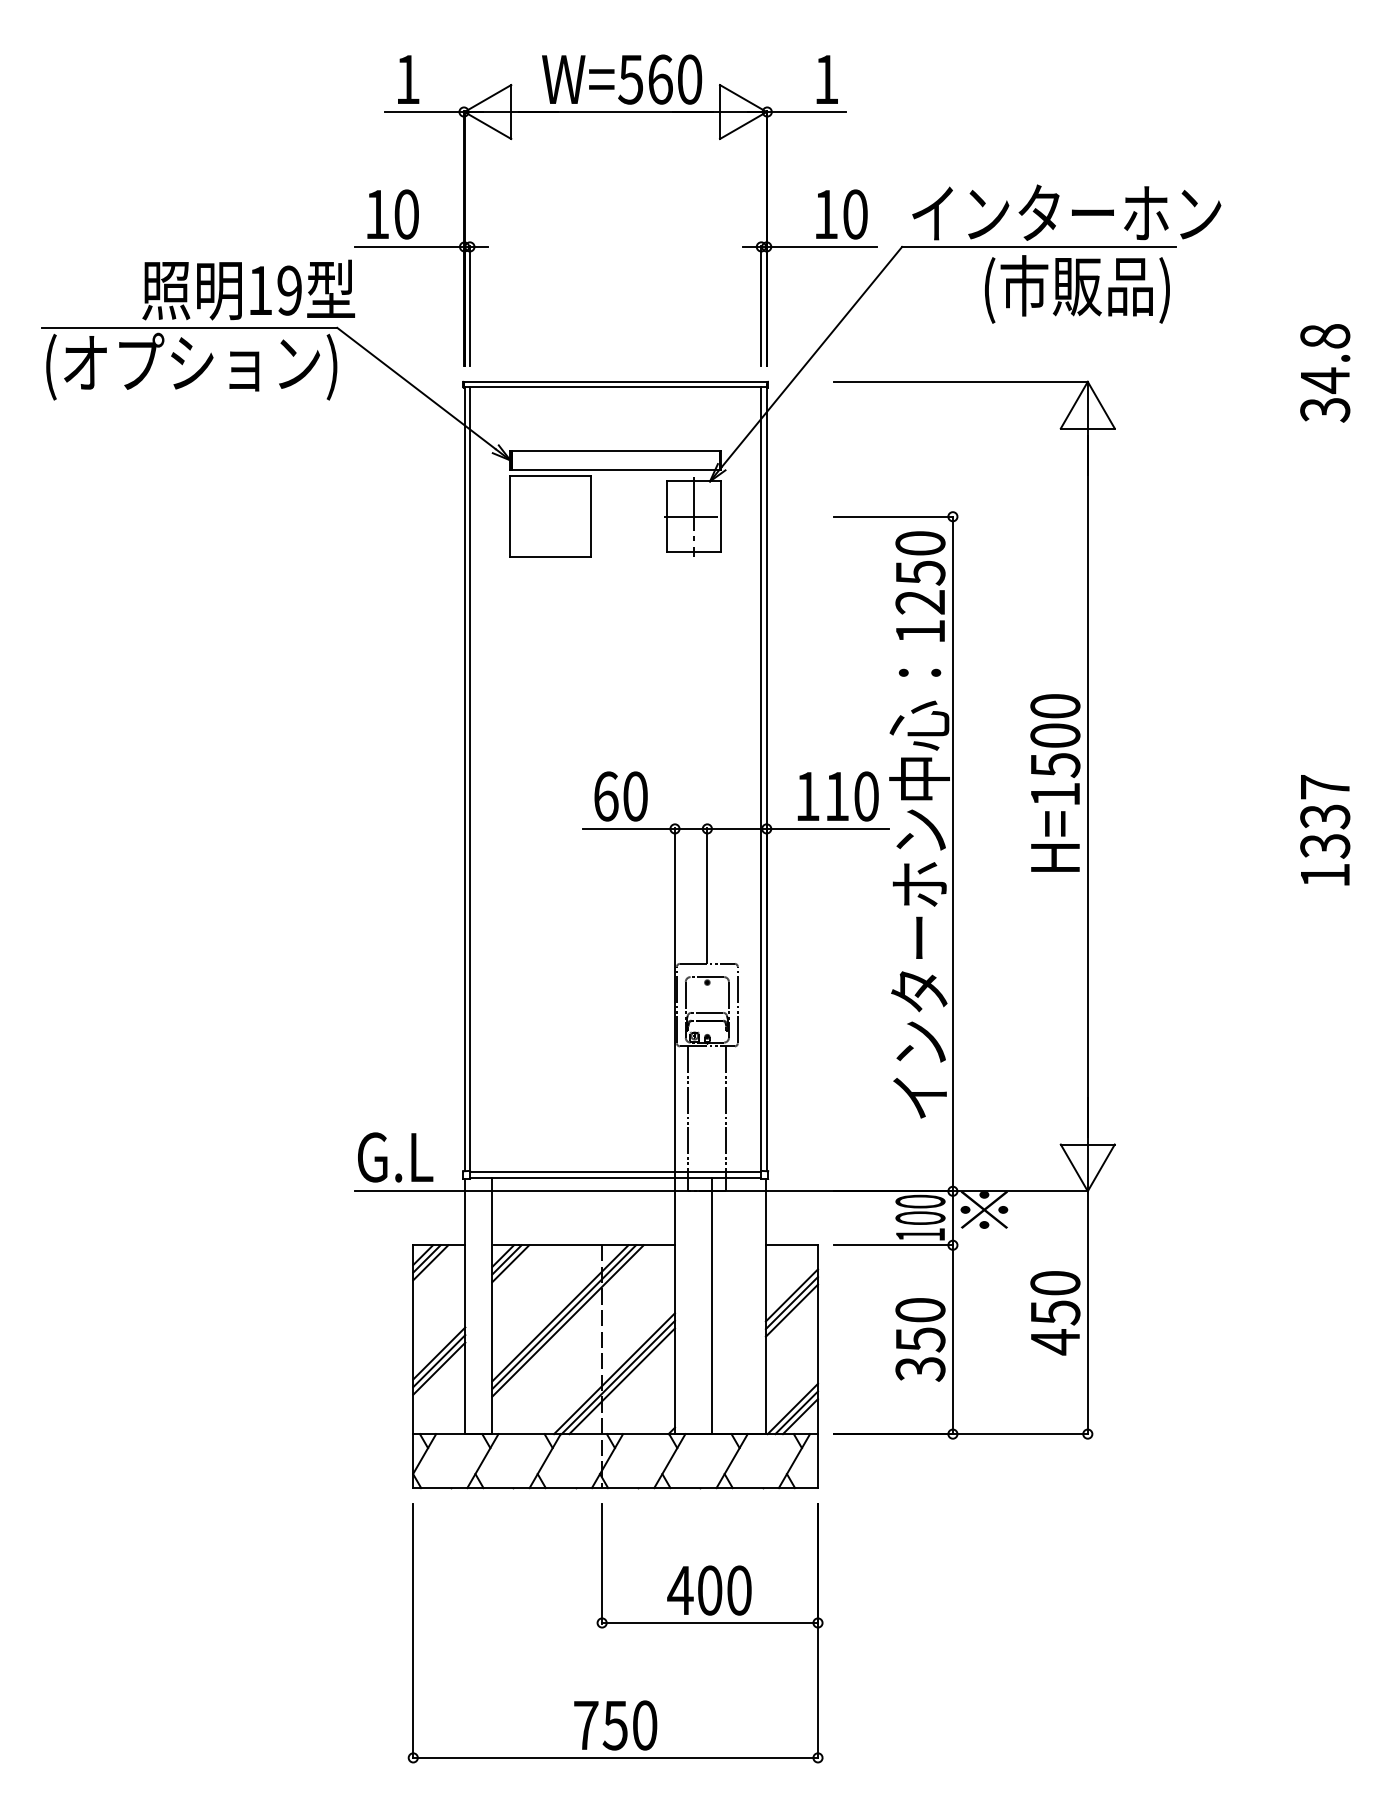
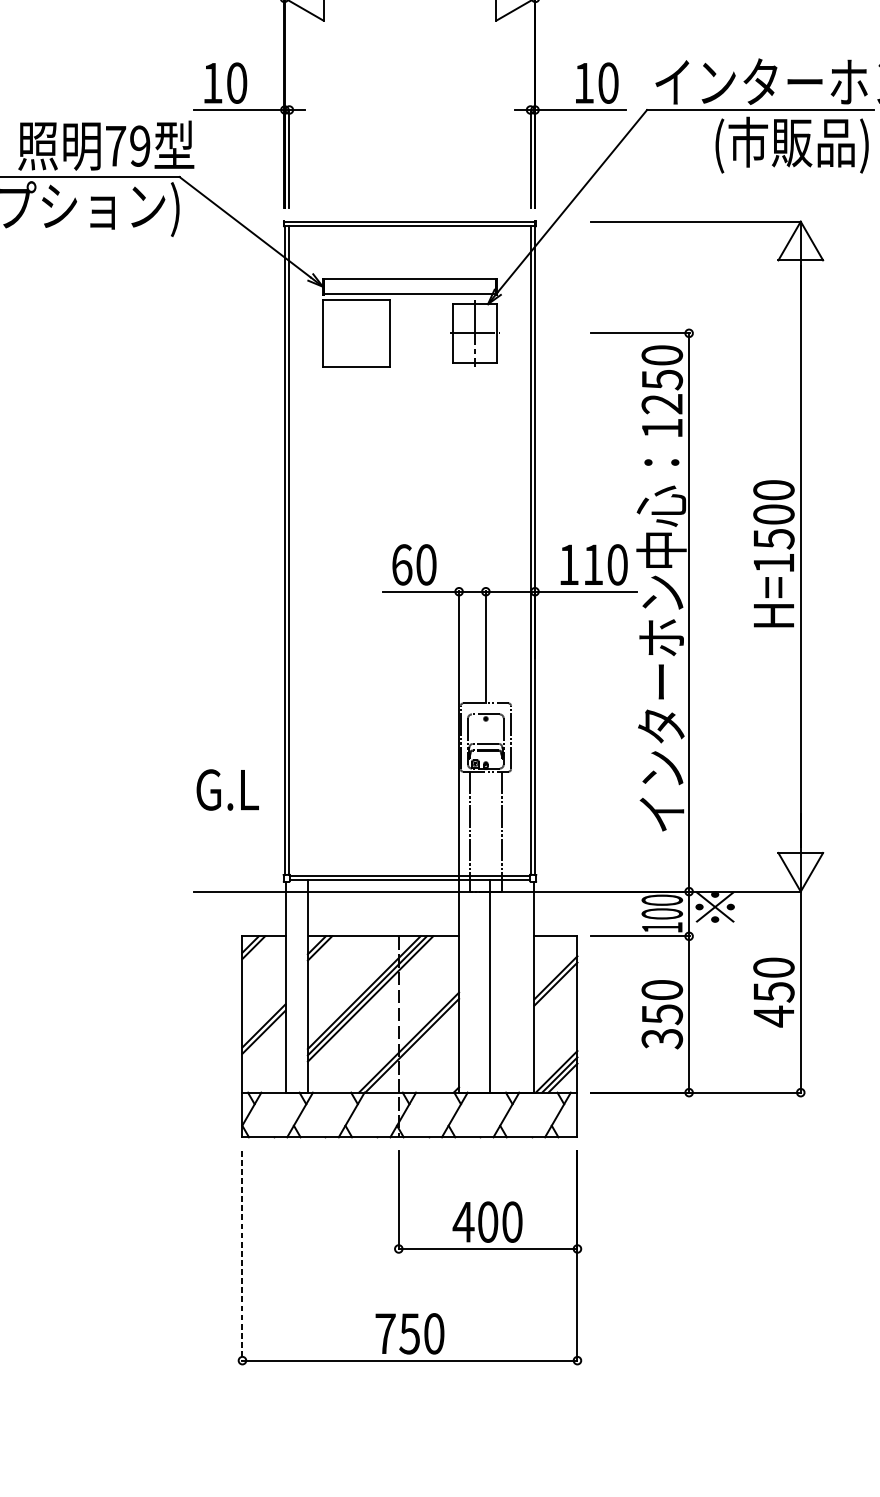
text: (260, 290) -> (116, 146), 19 -> 79
text: (395, 1157) -> (227, 790), moved
line: (430, 1262) -> (256, 950), removed
line: (510, 1263) -> (322, 951), removed
line: (791, 1310) -> (555, 990), removed
line: (439, 1368) -> (264, 1038), removed
line: (622, 1381) -> (415, 1049), removed
line: (413, 1631) -> (242, 1256), solid -> dashed

